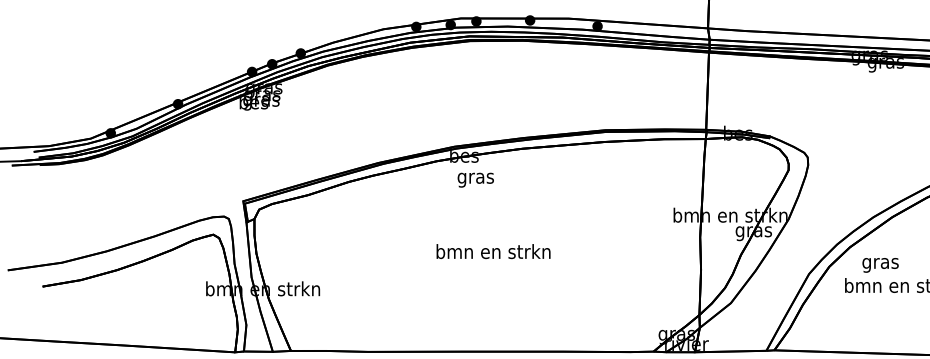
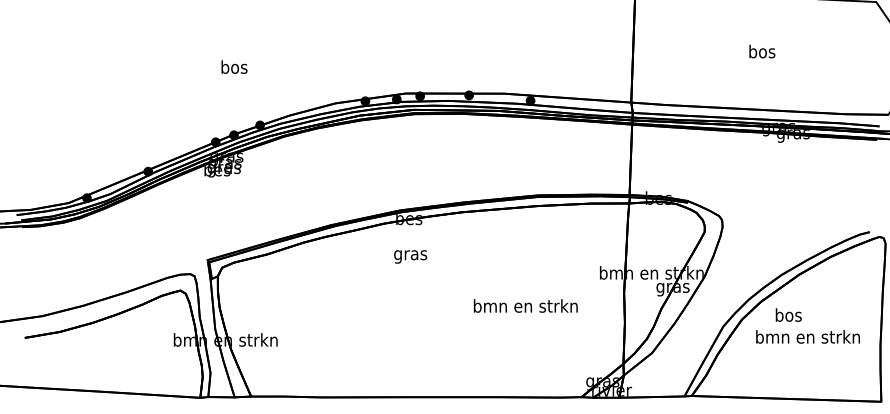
text: (475, 179) -> (410, 256), moved
text: (493, 251) -> (525, 305), moved
text: (880, 263) -> (788, 316), gras -> bos

